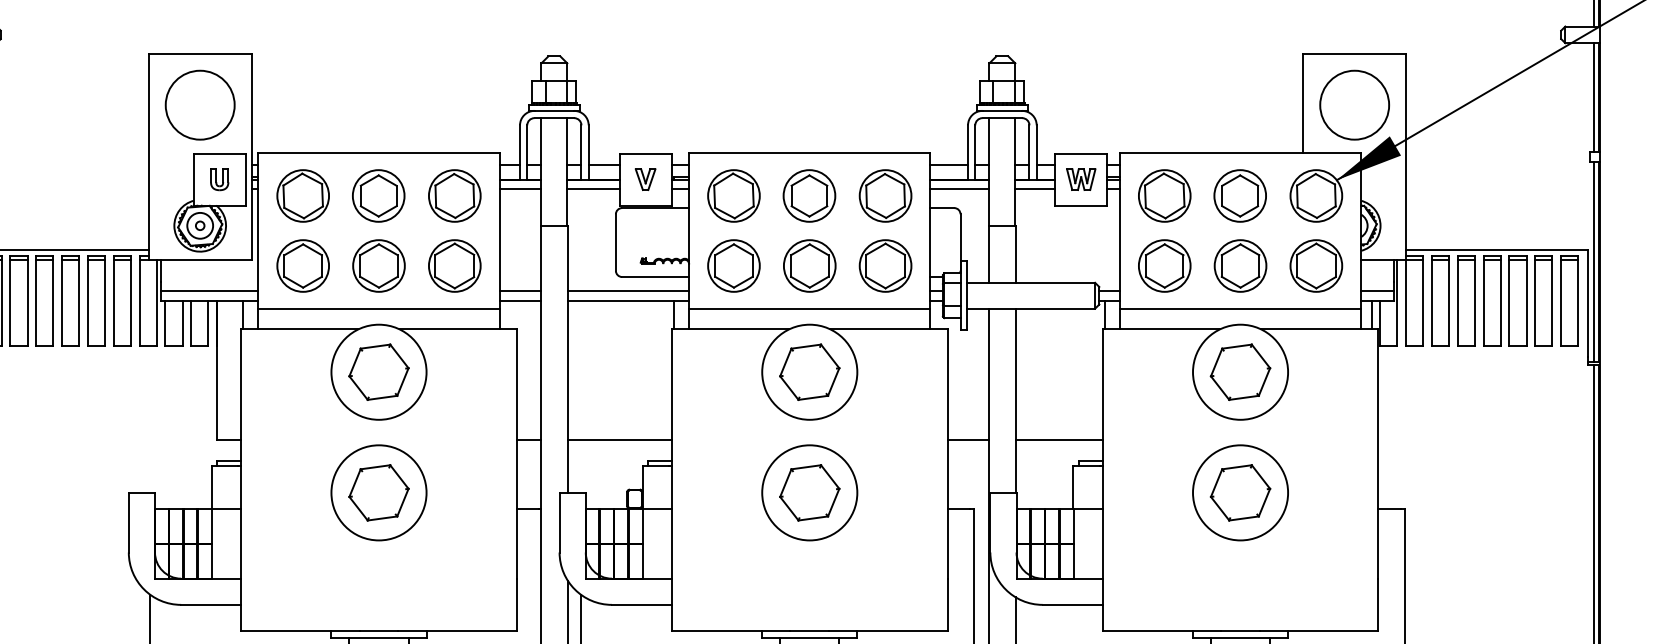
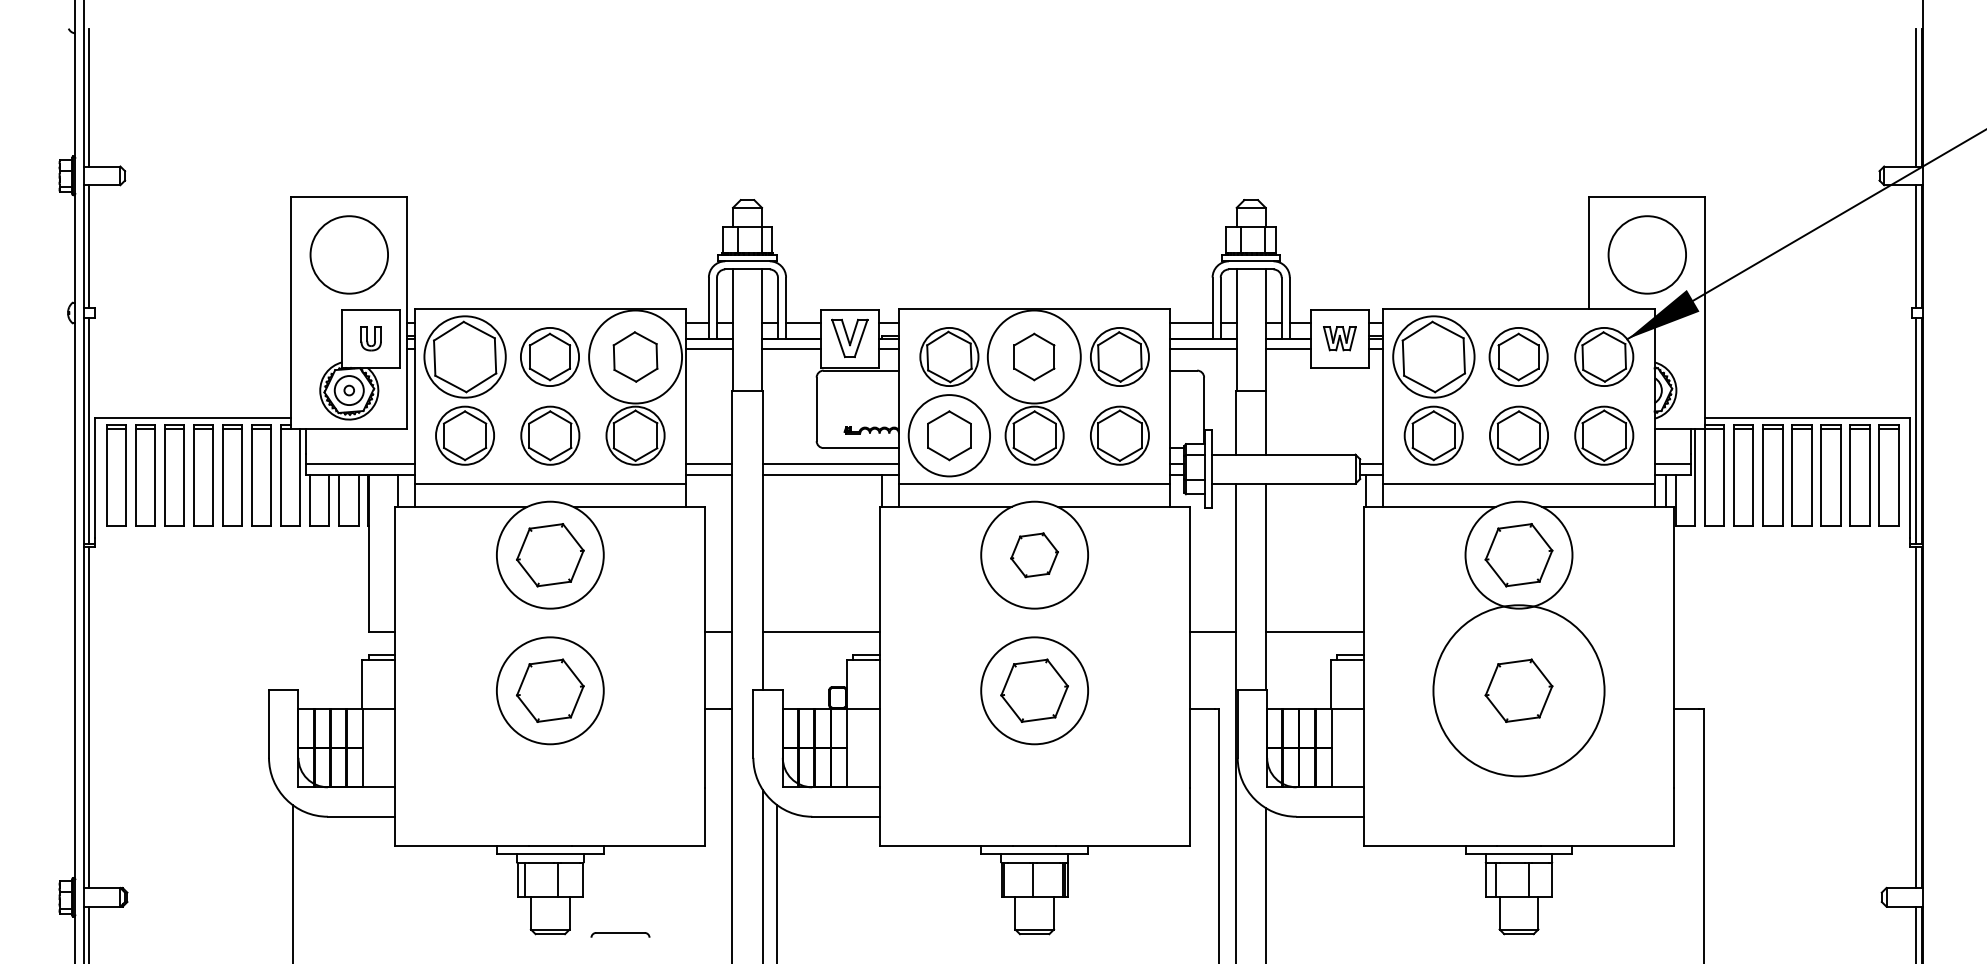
part: (645, 179) -> (850, 338), size x1.6
part: (302, 195) -> (464, 356), size x1.4
circle: (454, 195) -> (635, 356), size x1.6
circle: (809, 195) -> (1034, 356), size x1.6
part: (1164, 195) -> (1433, 356), size x1.4
circle: (734, 265) -> (949, 435), size x1.4
part: (809, 372) -> (1034, 555), size x0.7
circle: (1240, 492) -> (1518, 690), size x1.6

